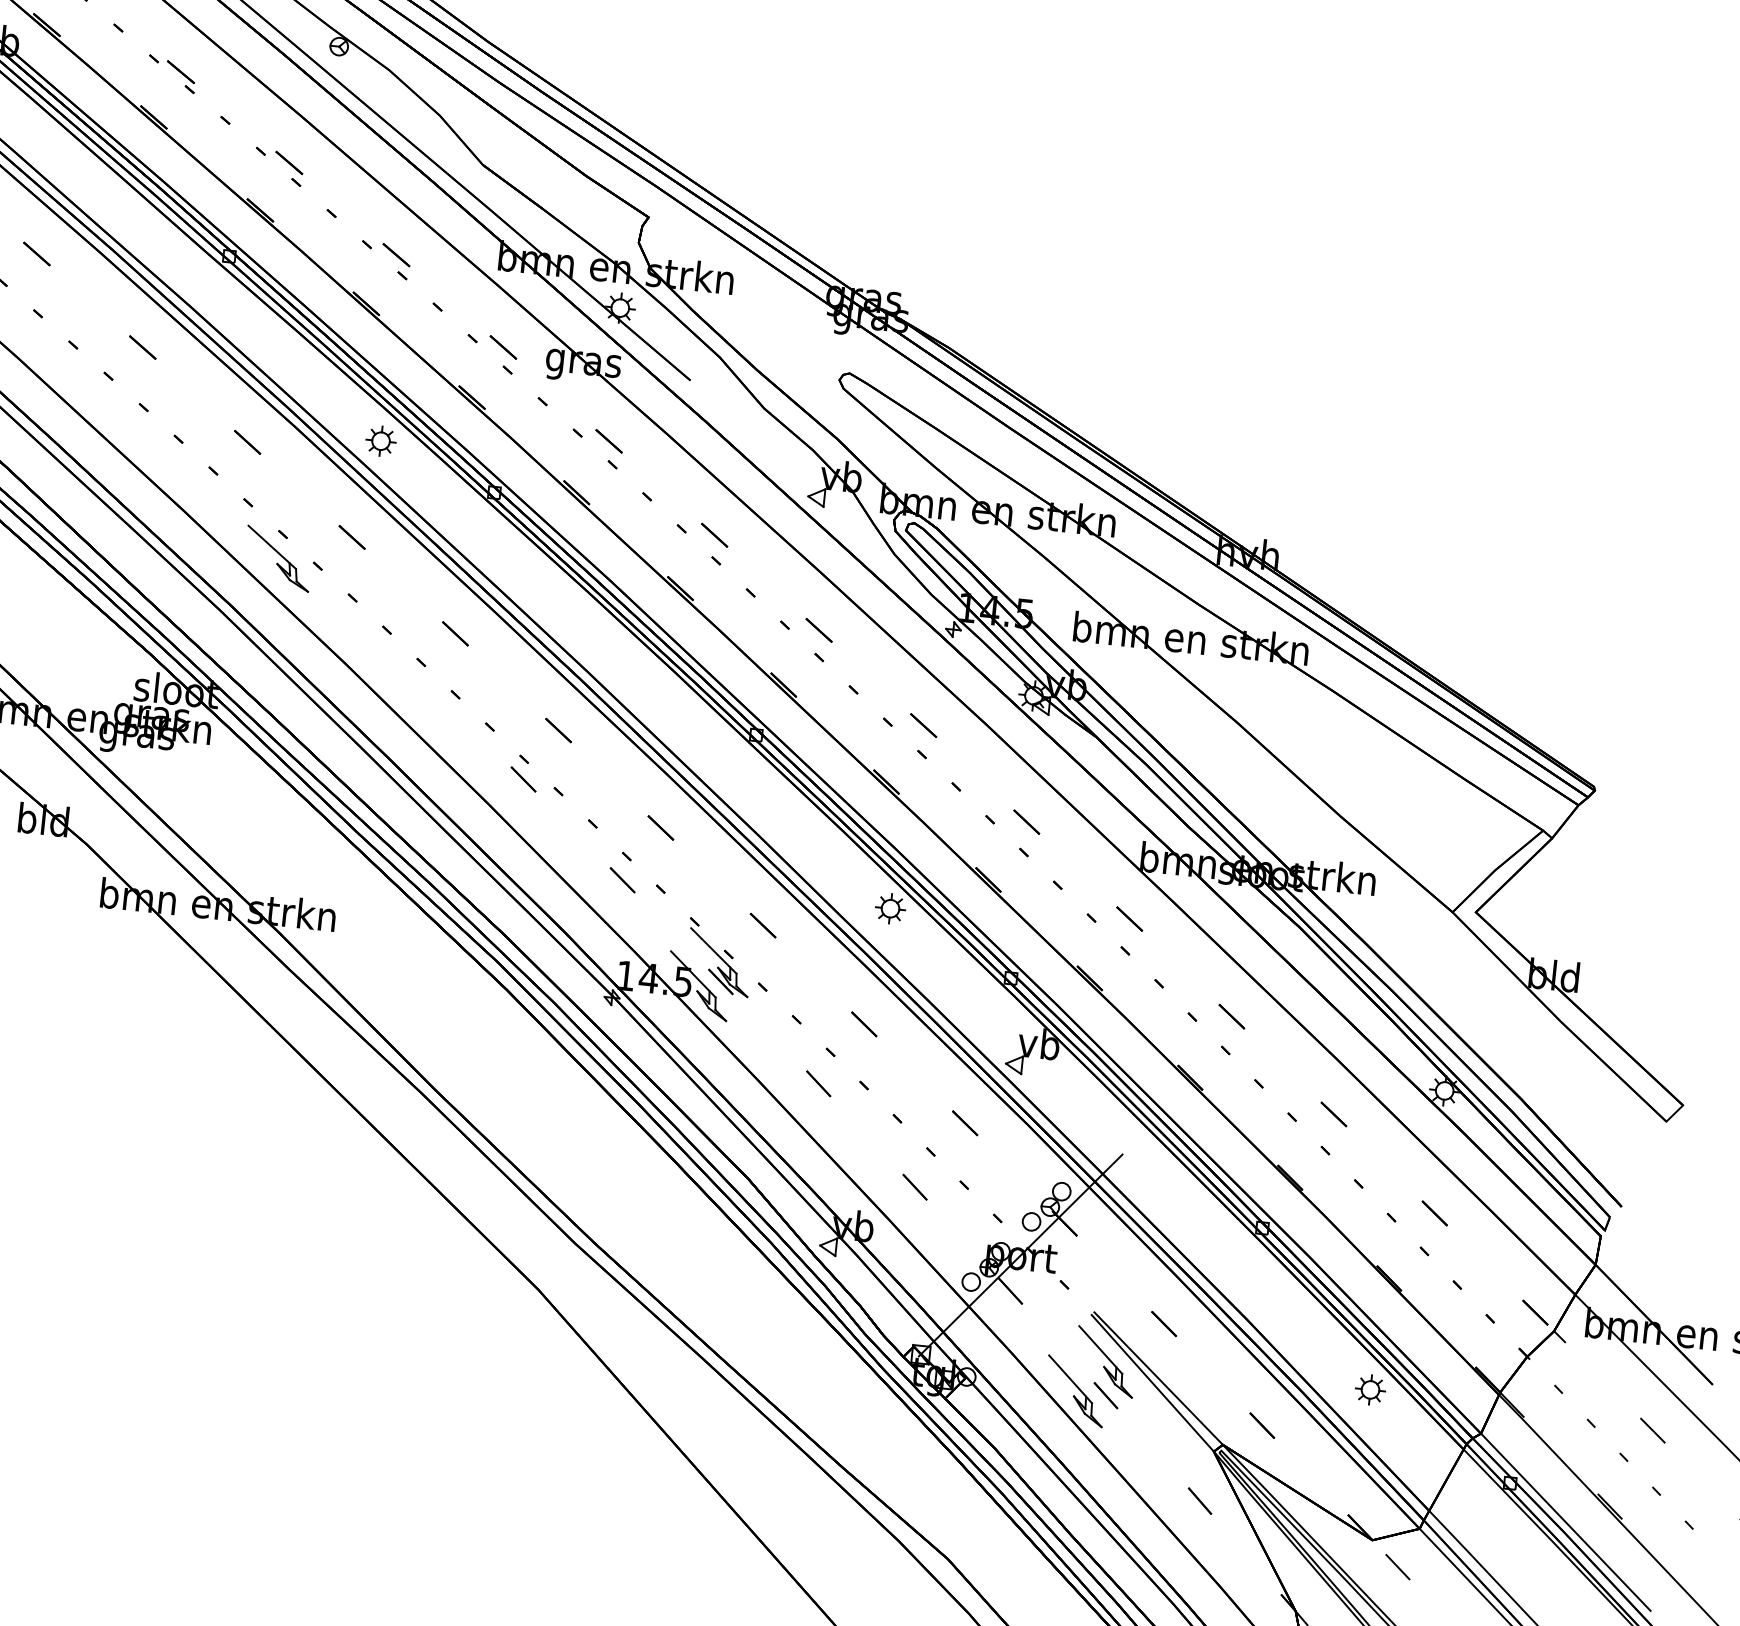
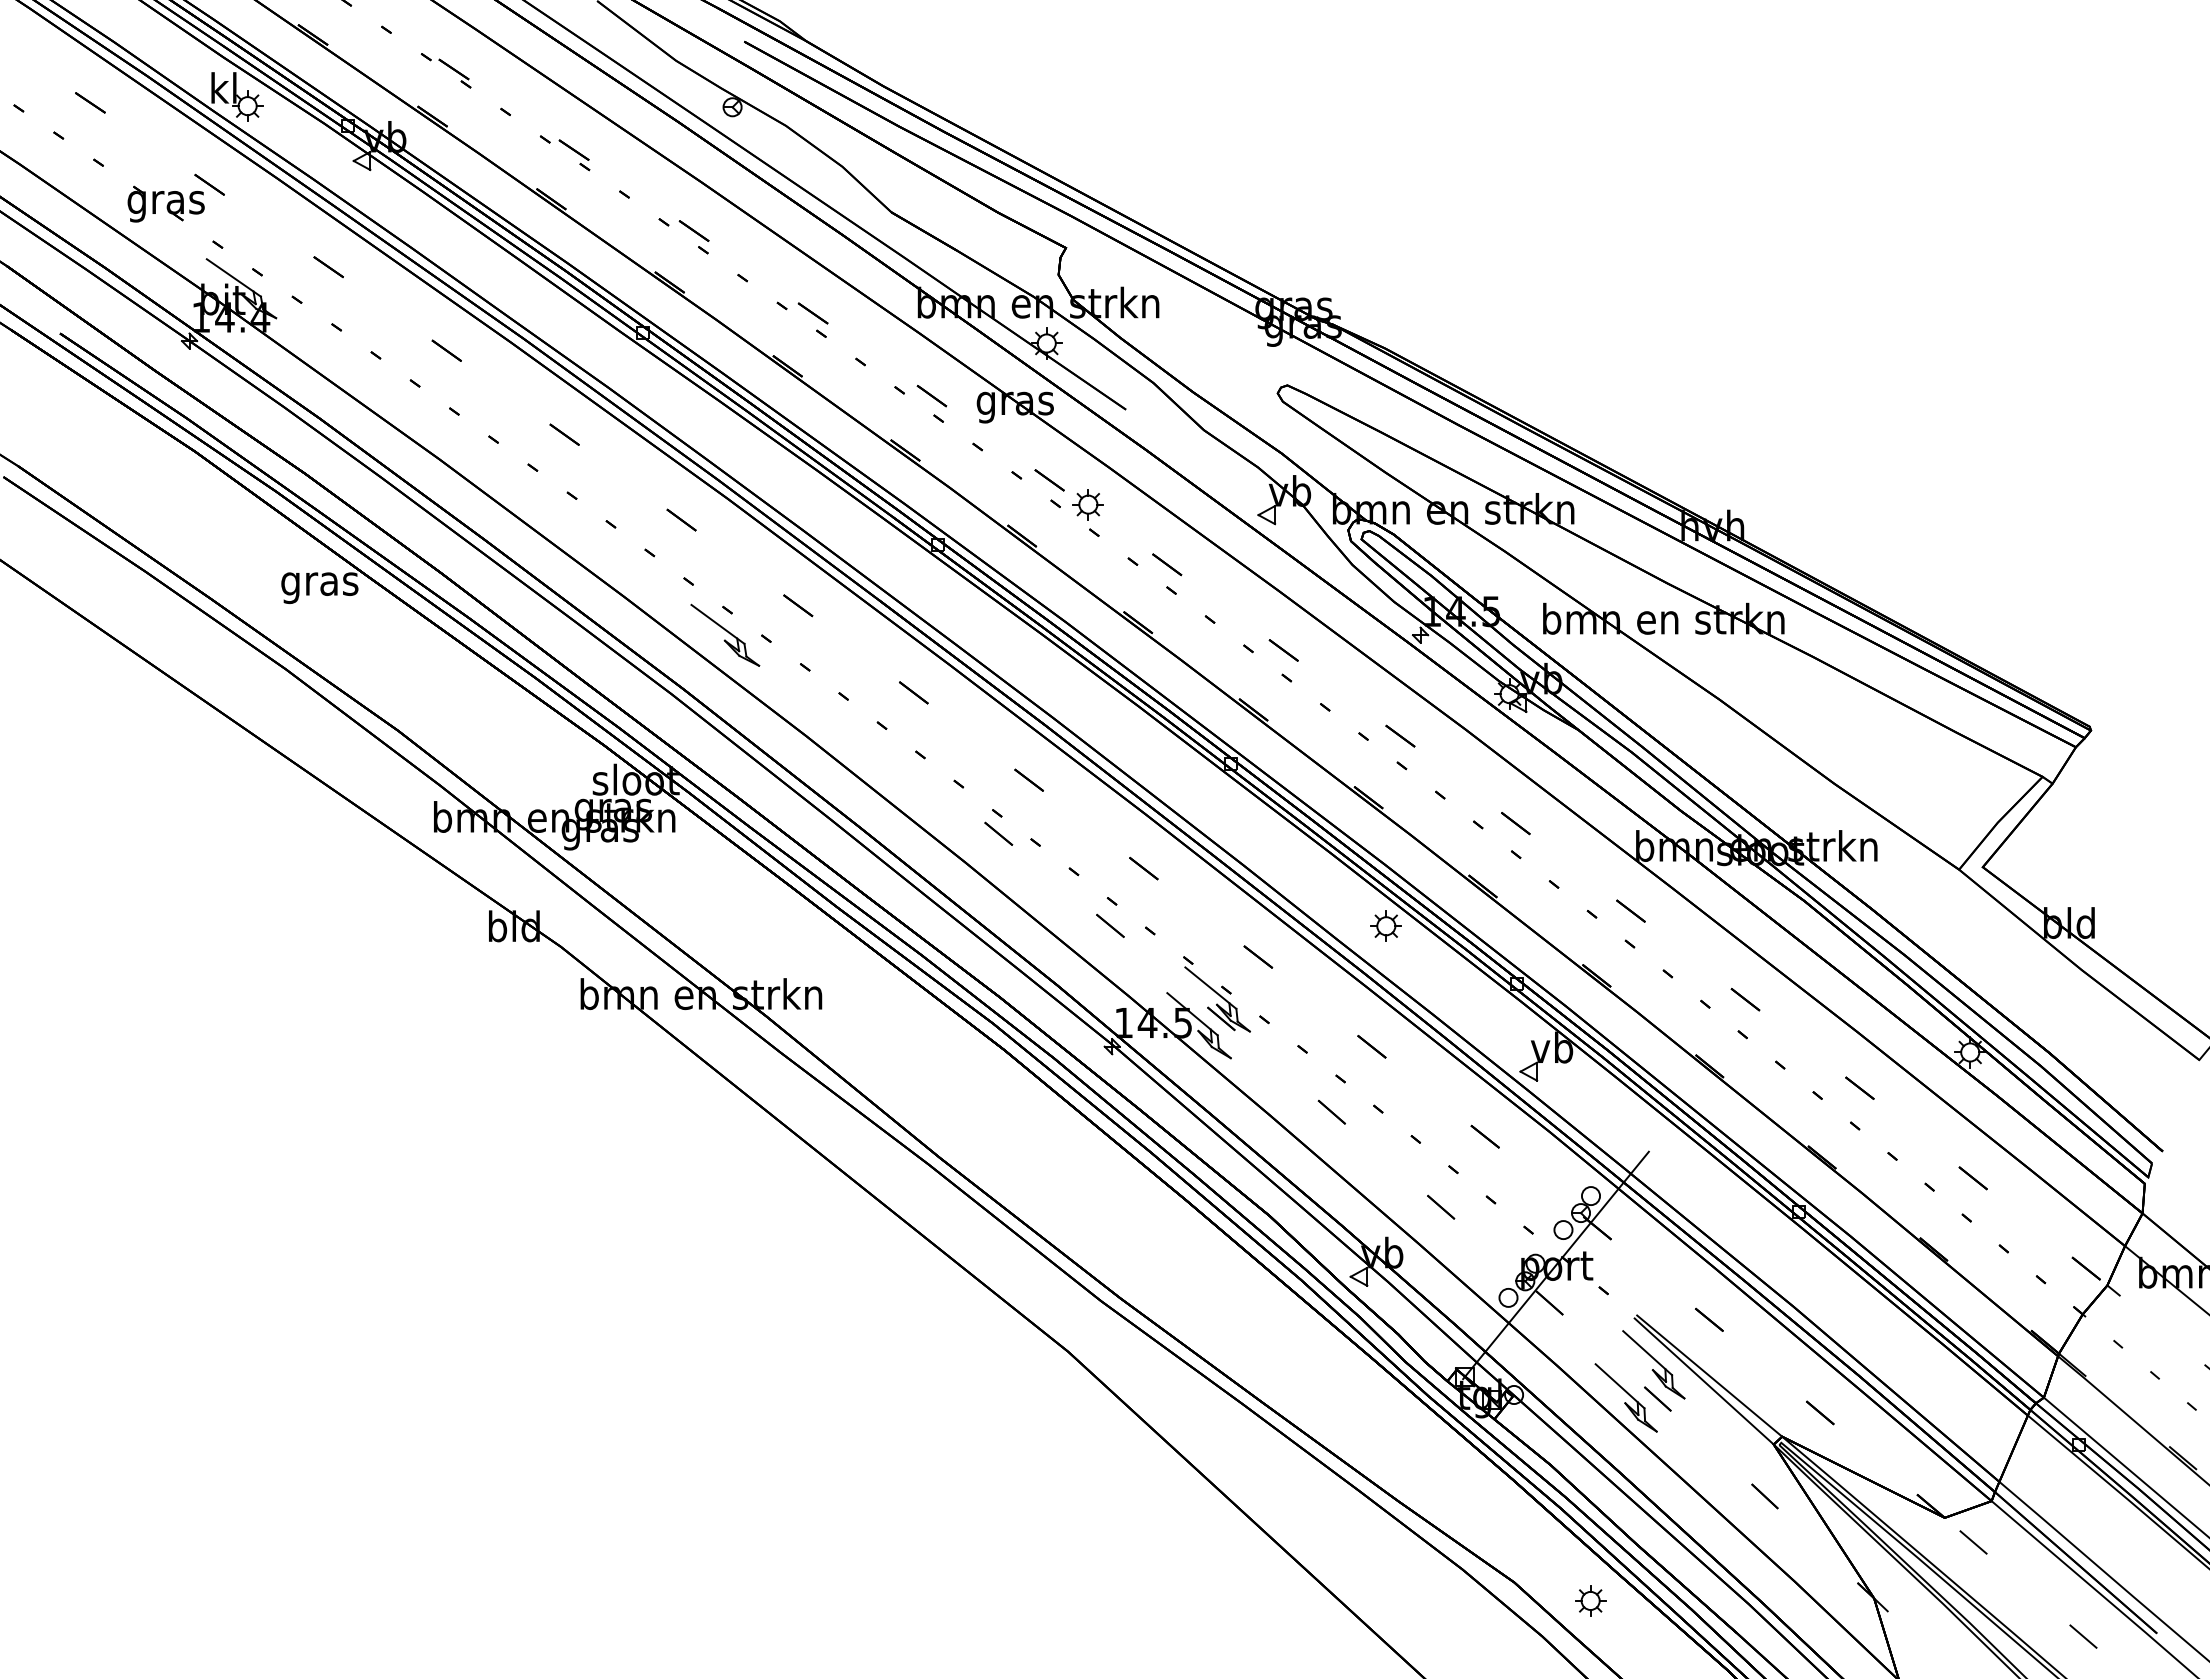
part: (380, 440) -> (1087, 504), moved
part: (1370, 1389) -> (1590, 1600), moved

